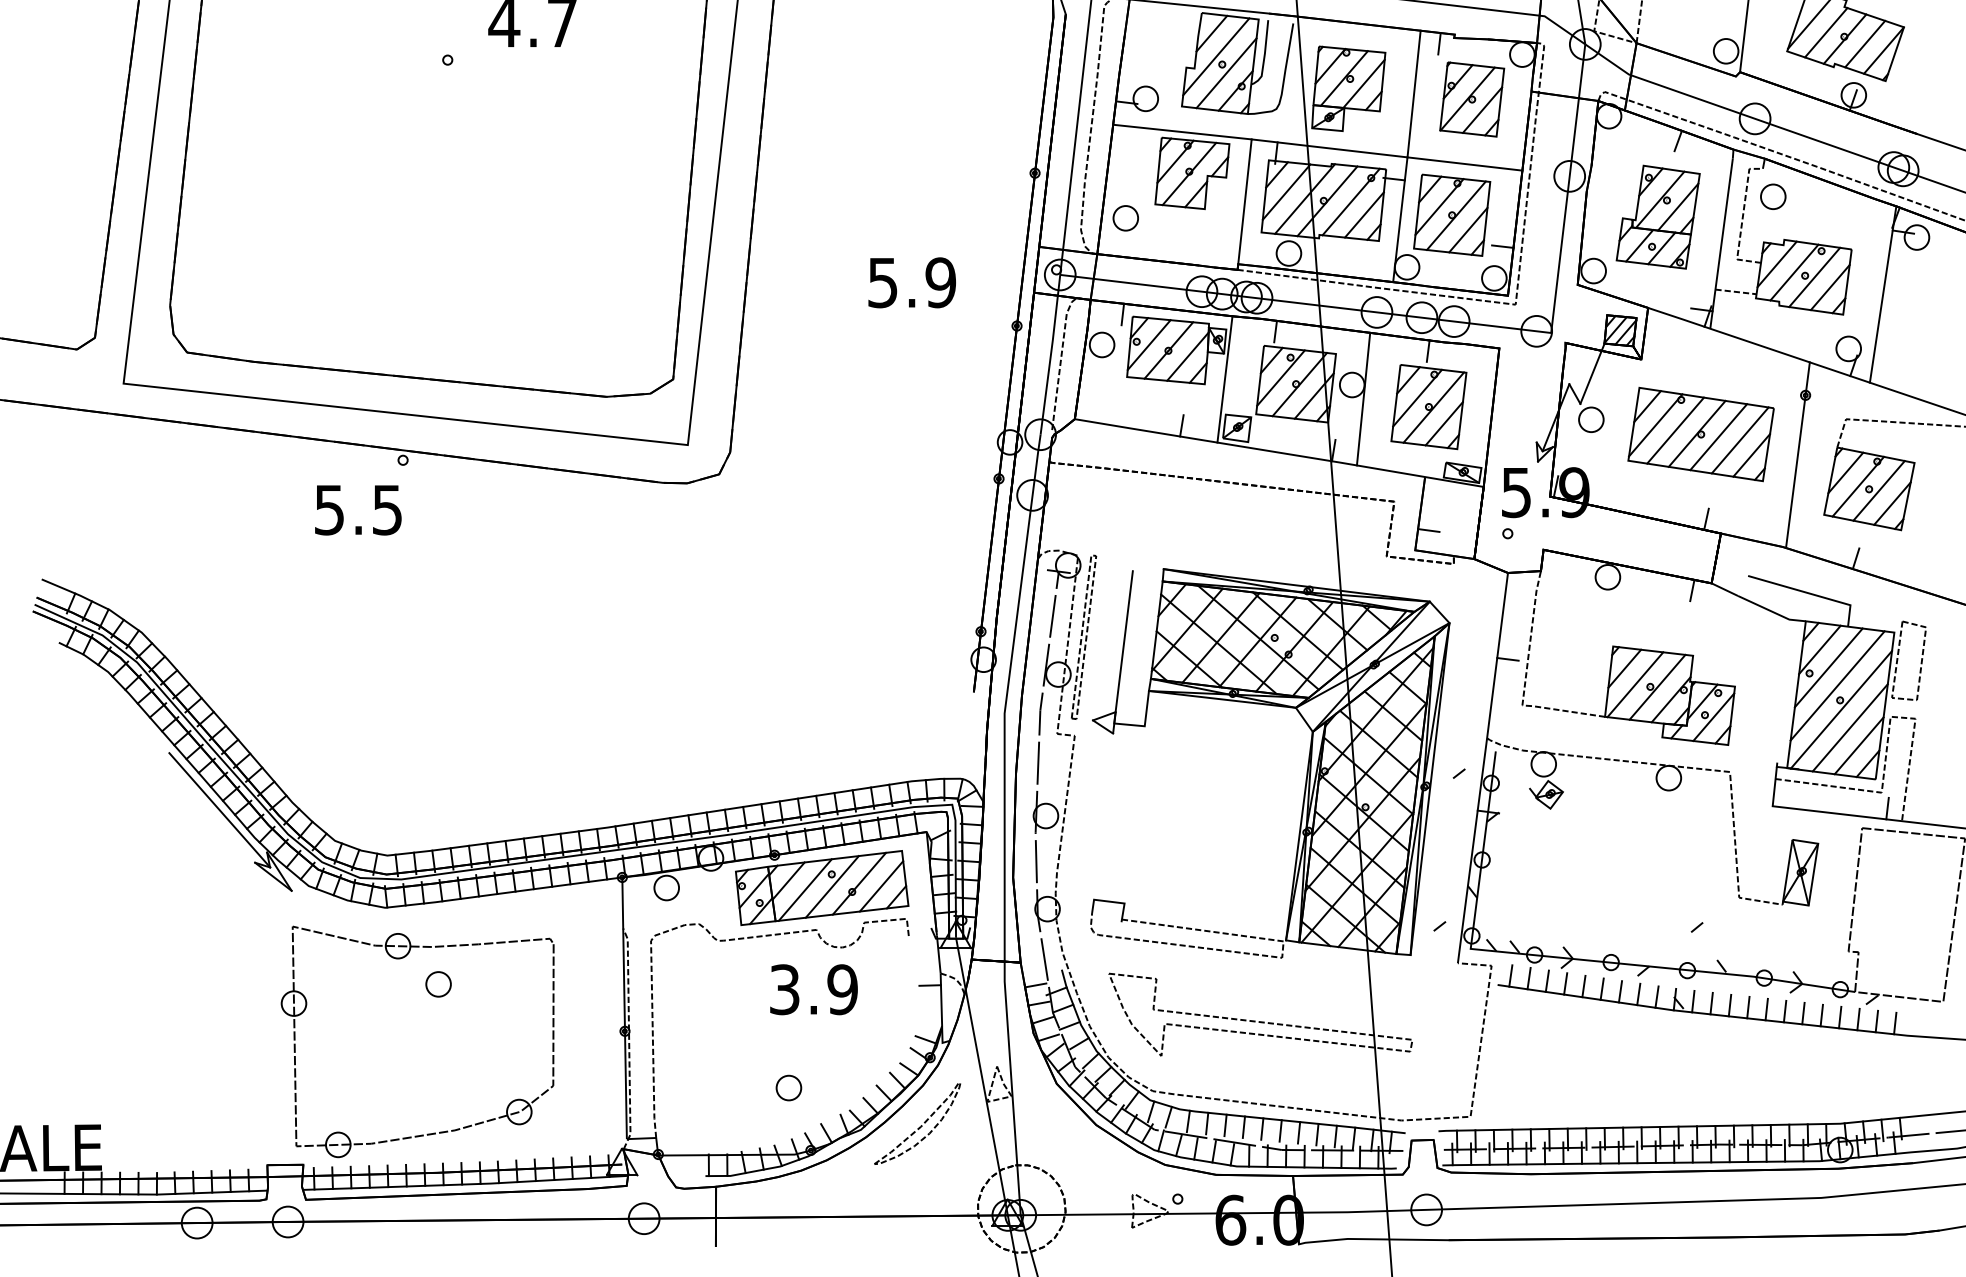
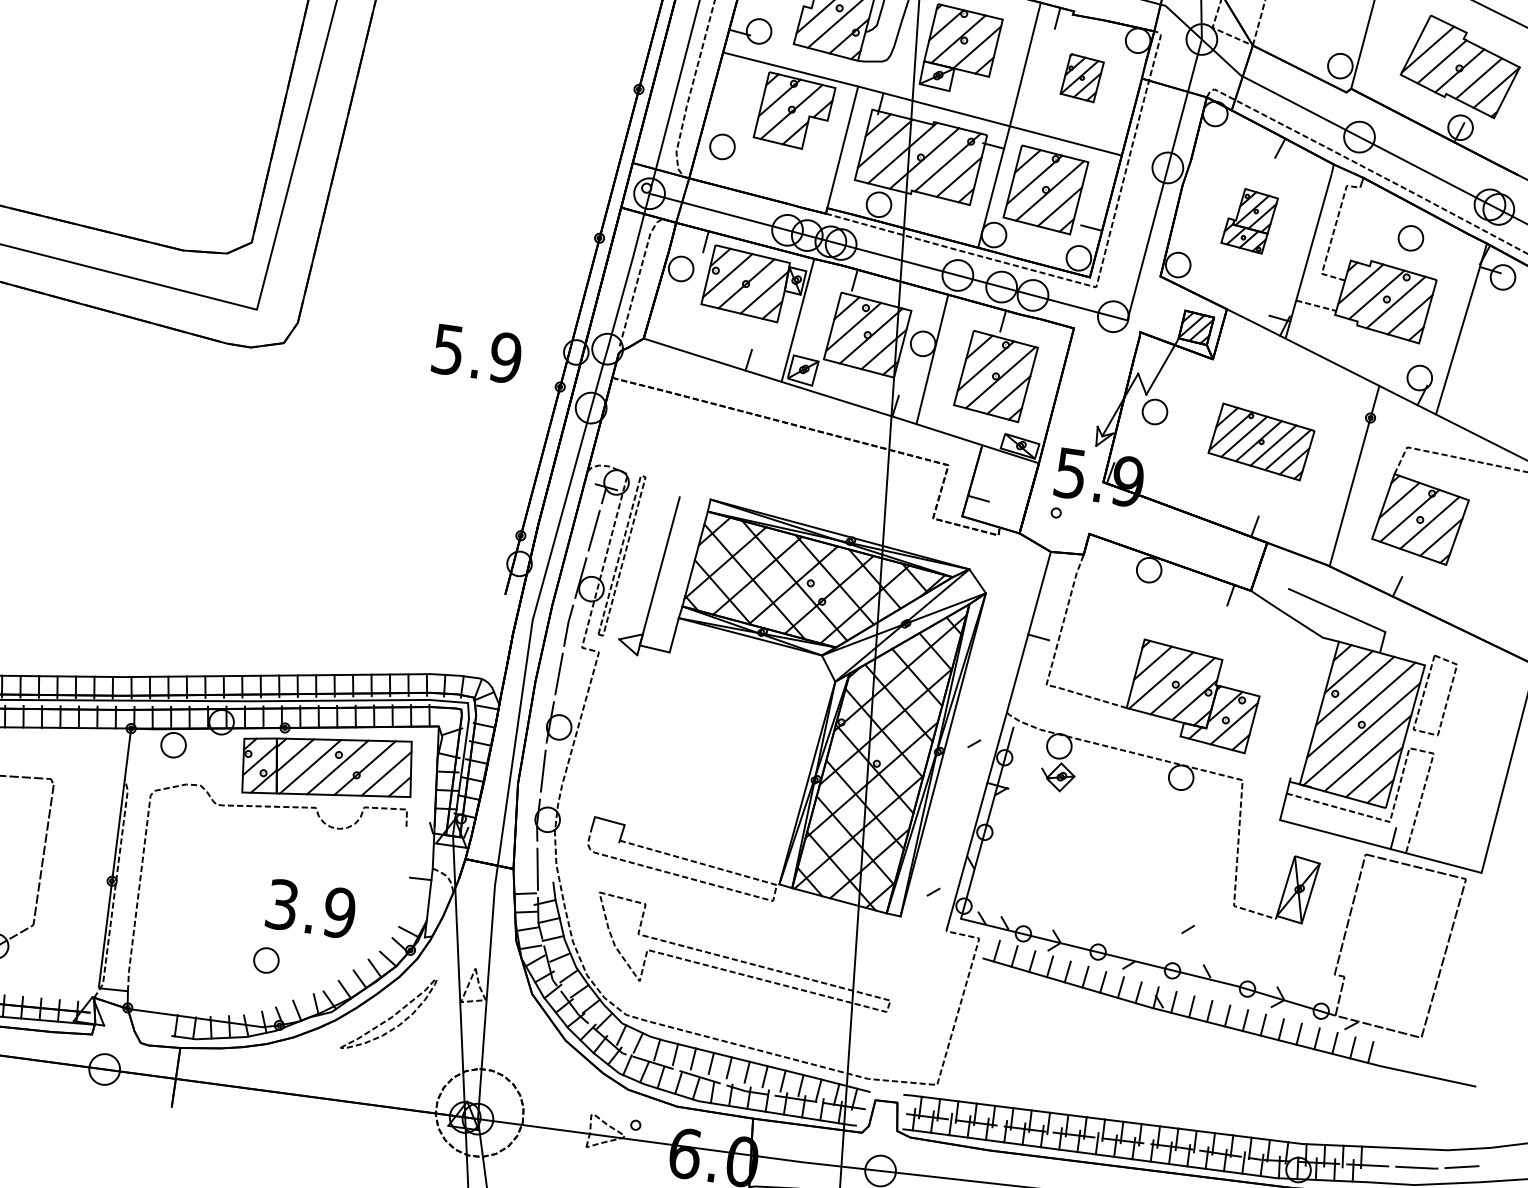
part: (1472, 99) -> (1082, 78), size x0.6
part: (1773, 196) -> (1411, 238), moved
part: (1657, 216) -> (1249, 220), size x0.6
text: (911, 282) -> (476, 353), moved
part: (1700, 434) -> (1260, 441), size x0.7
text: (813, 989) -> (310, 908), moved

